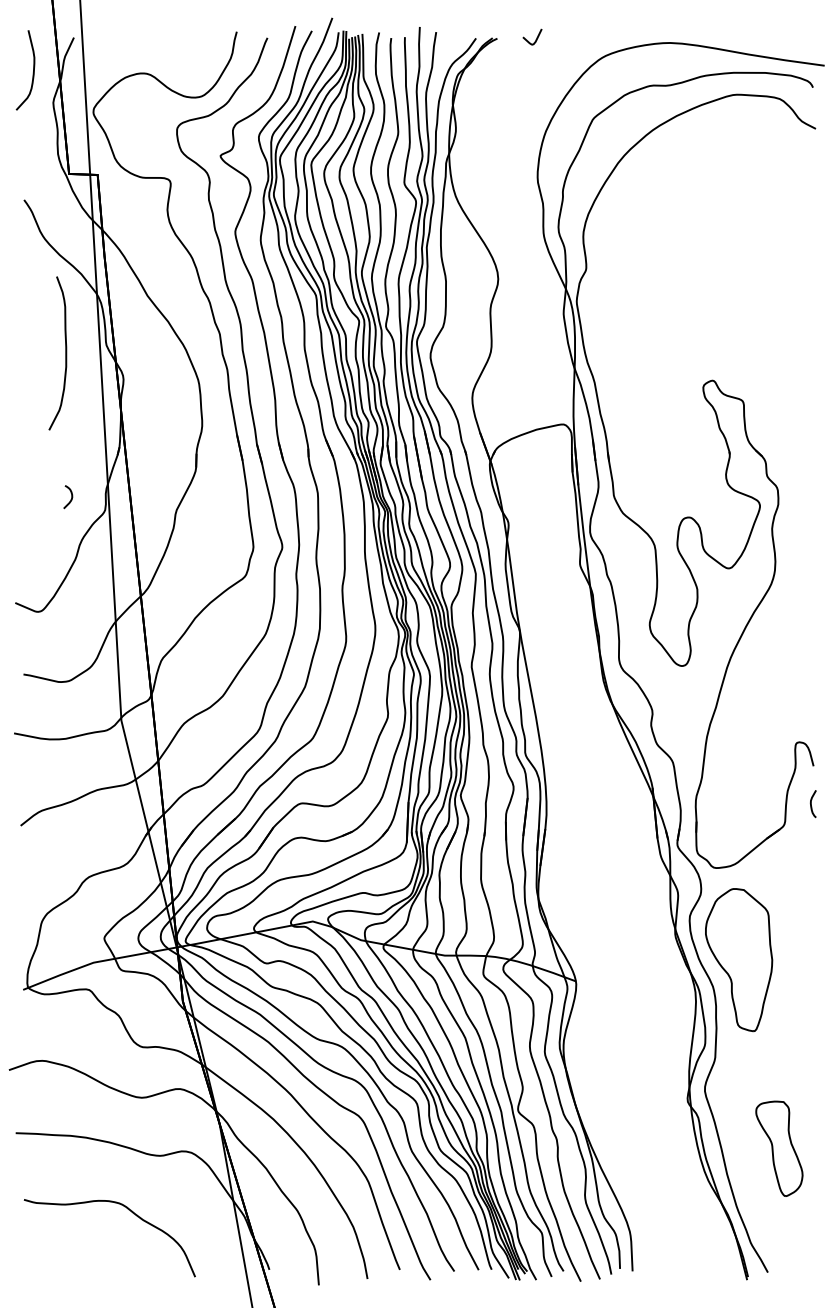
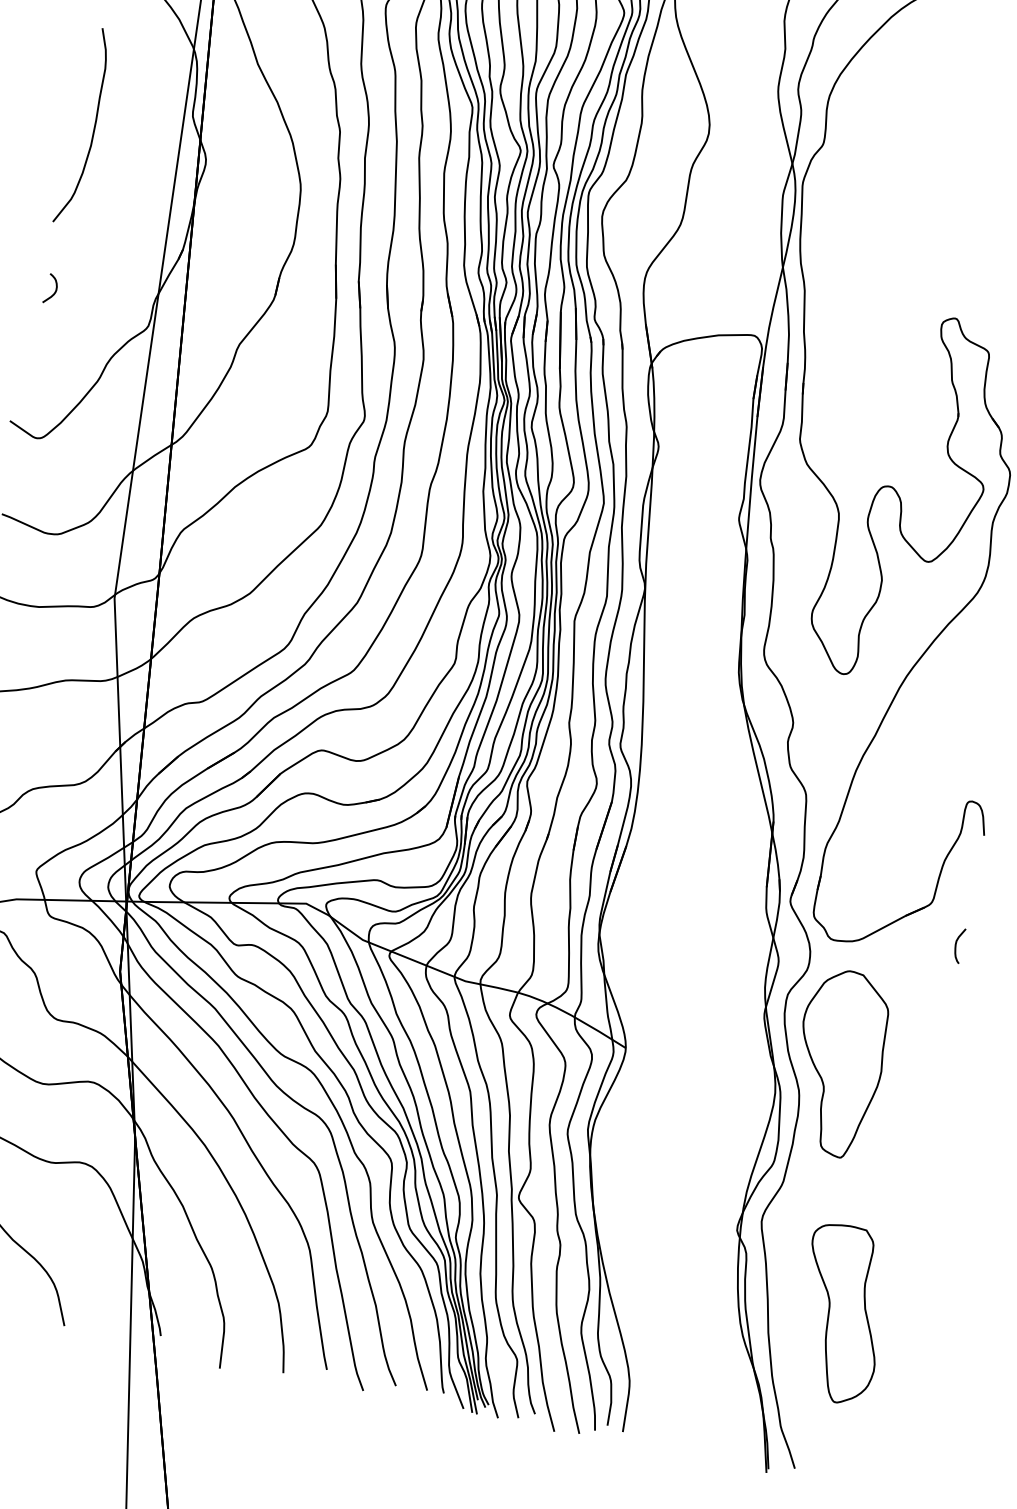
curve: (65, 353) -> (93, 128), moved
curve: (70, 499) -> (53, 292), moved
curve: (811, 804) -> (956, 945), moved
part: (779, 1148) -> (841, 1313), size x1.43

